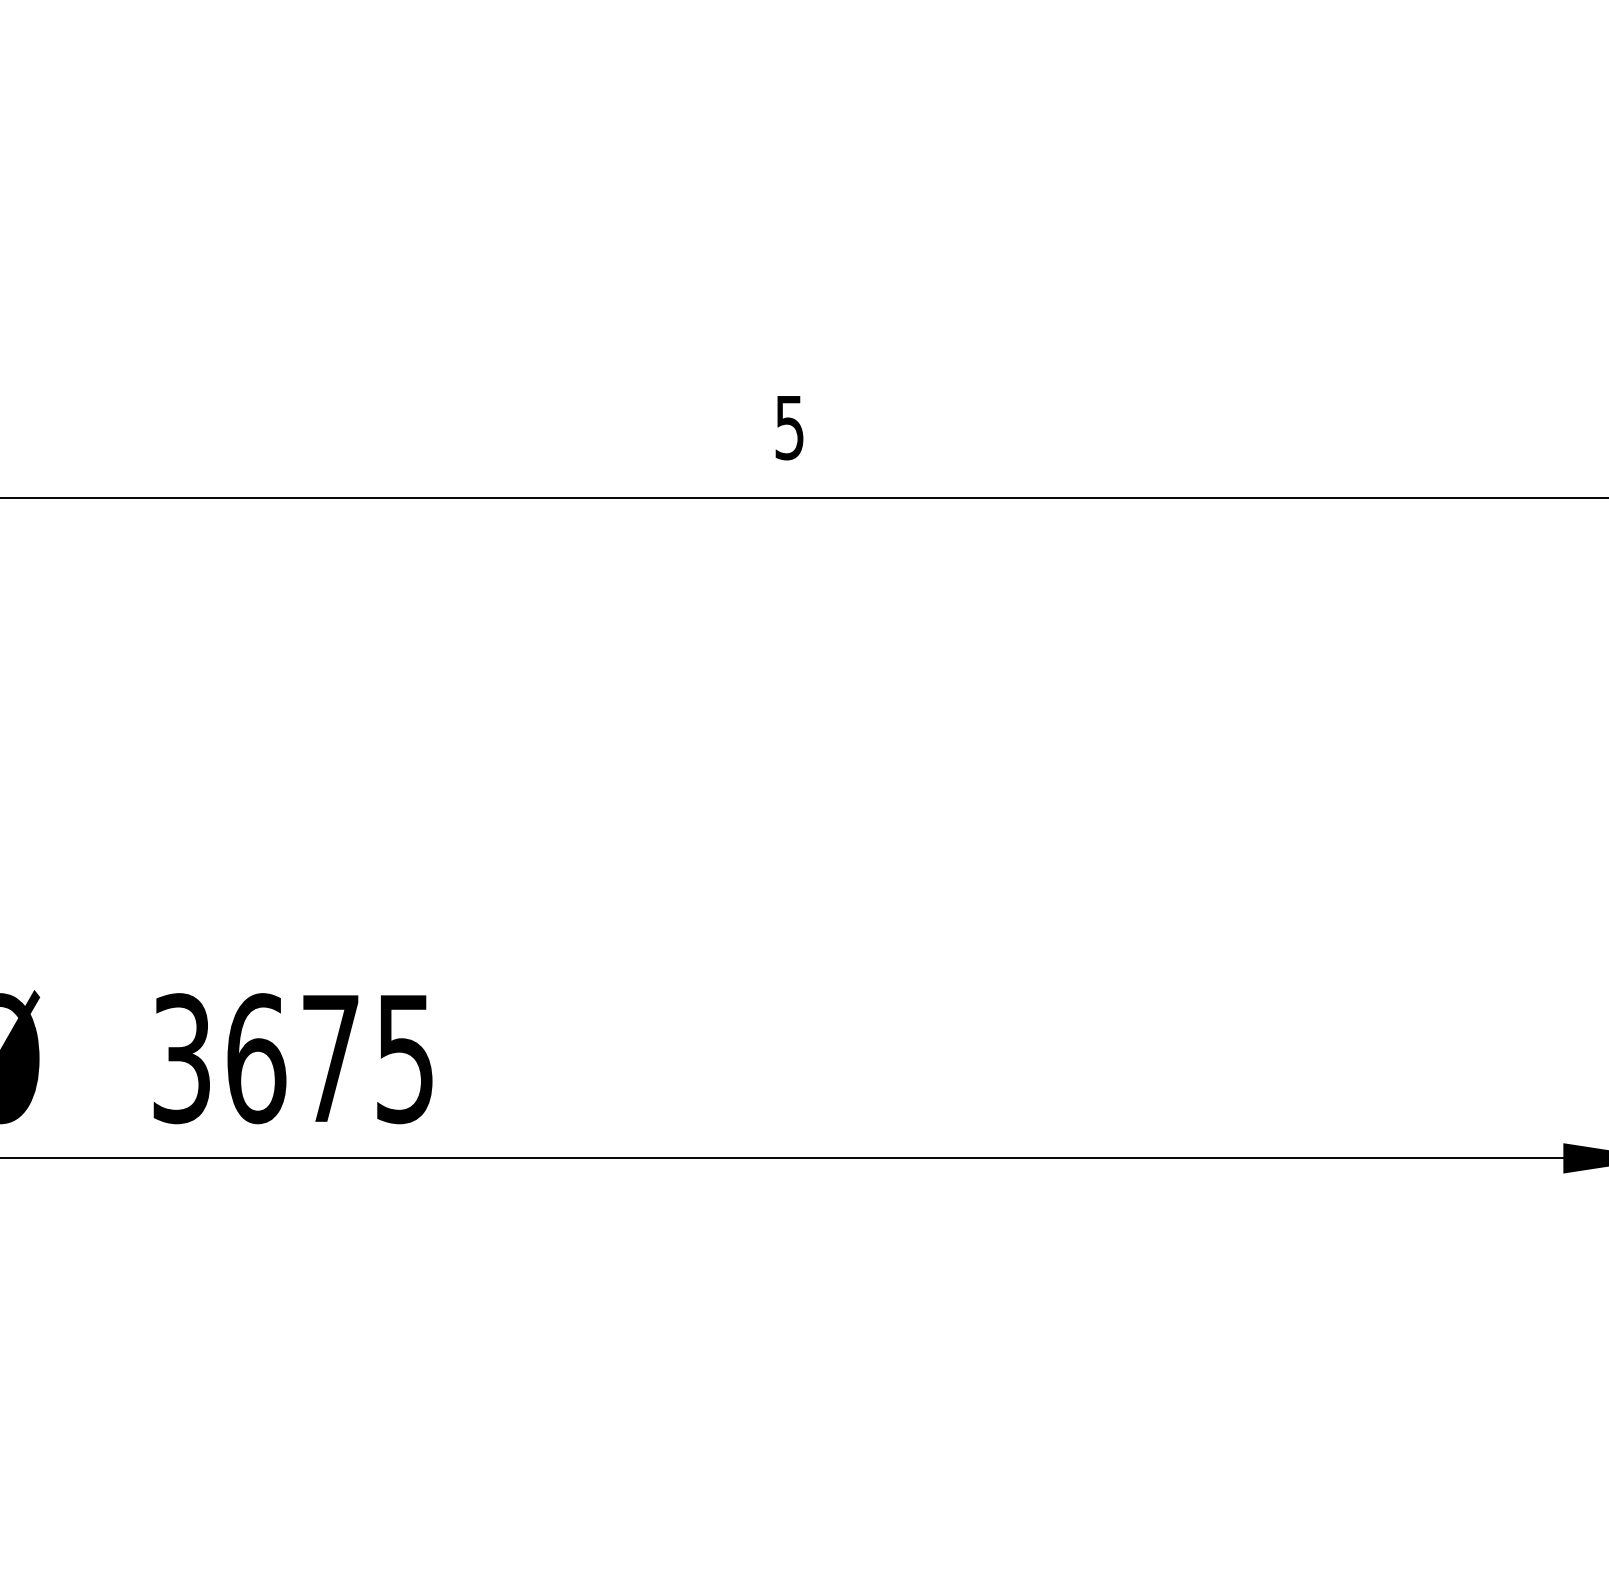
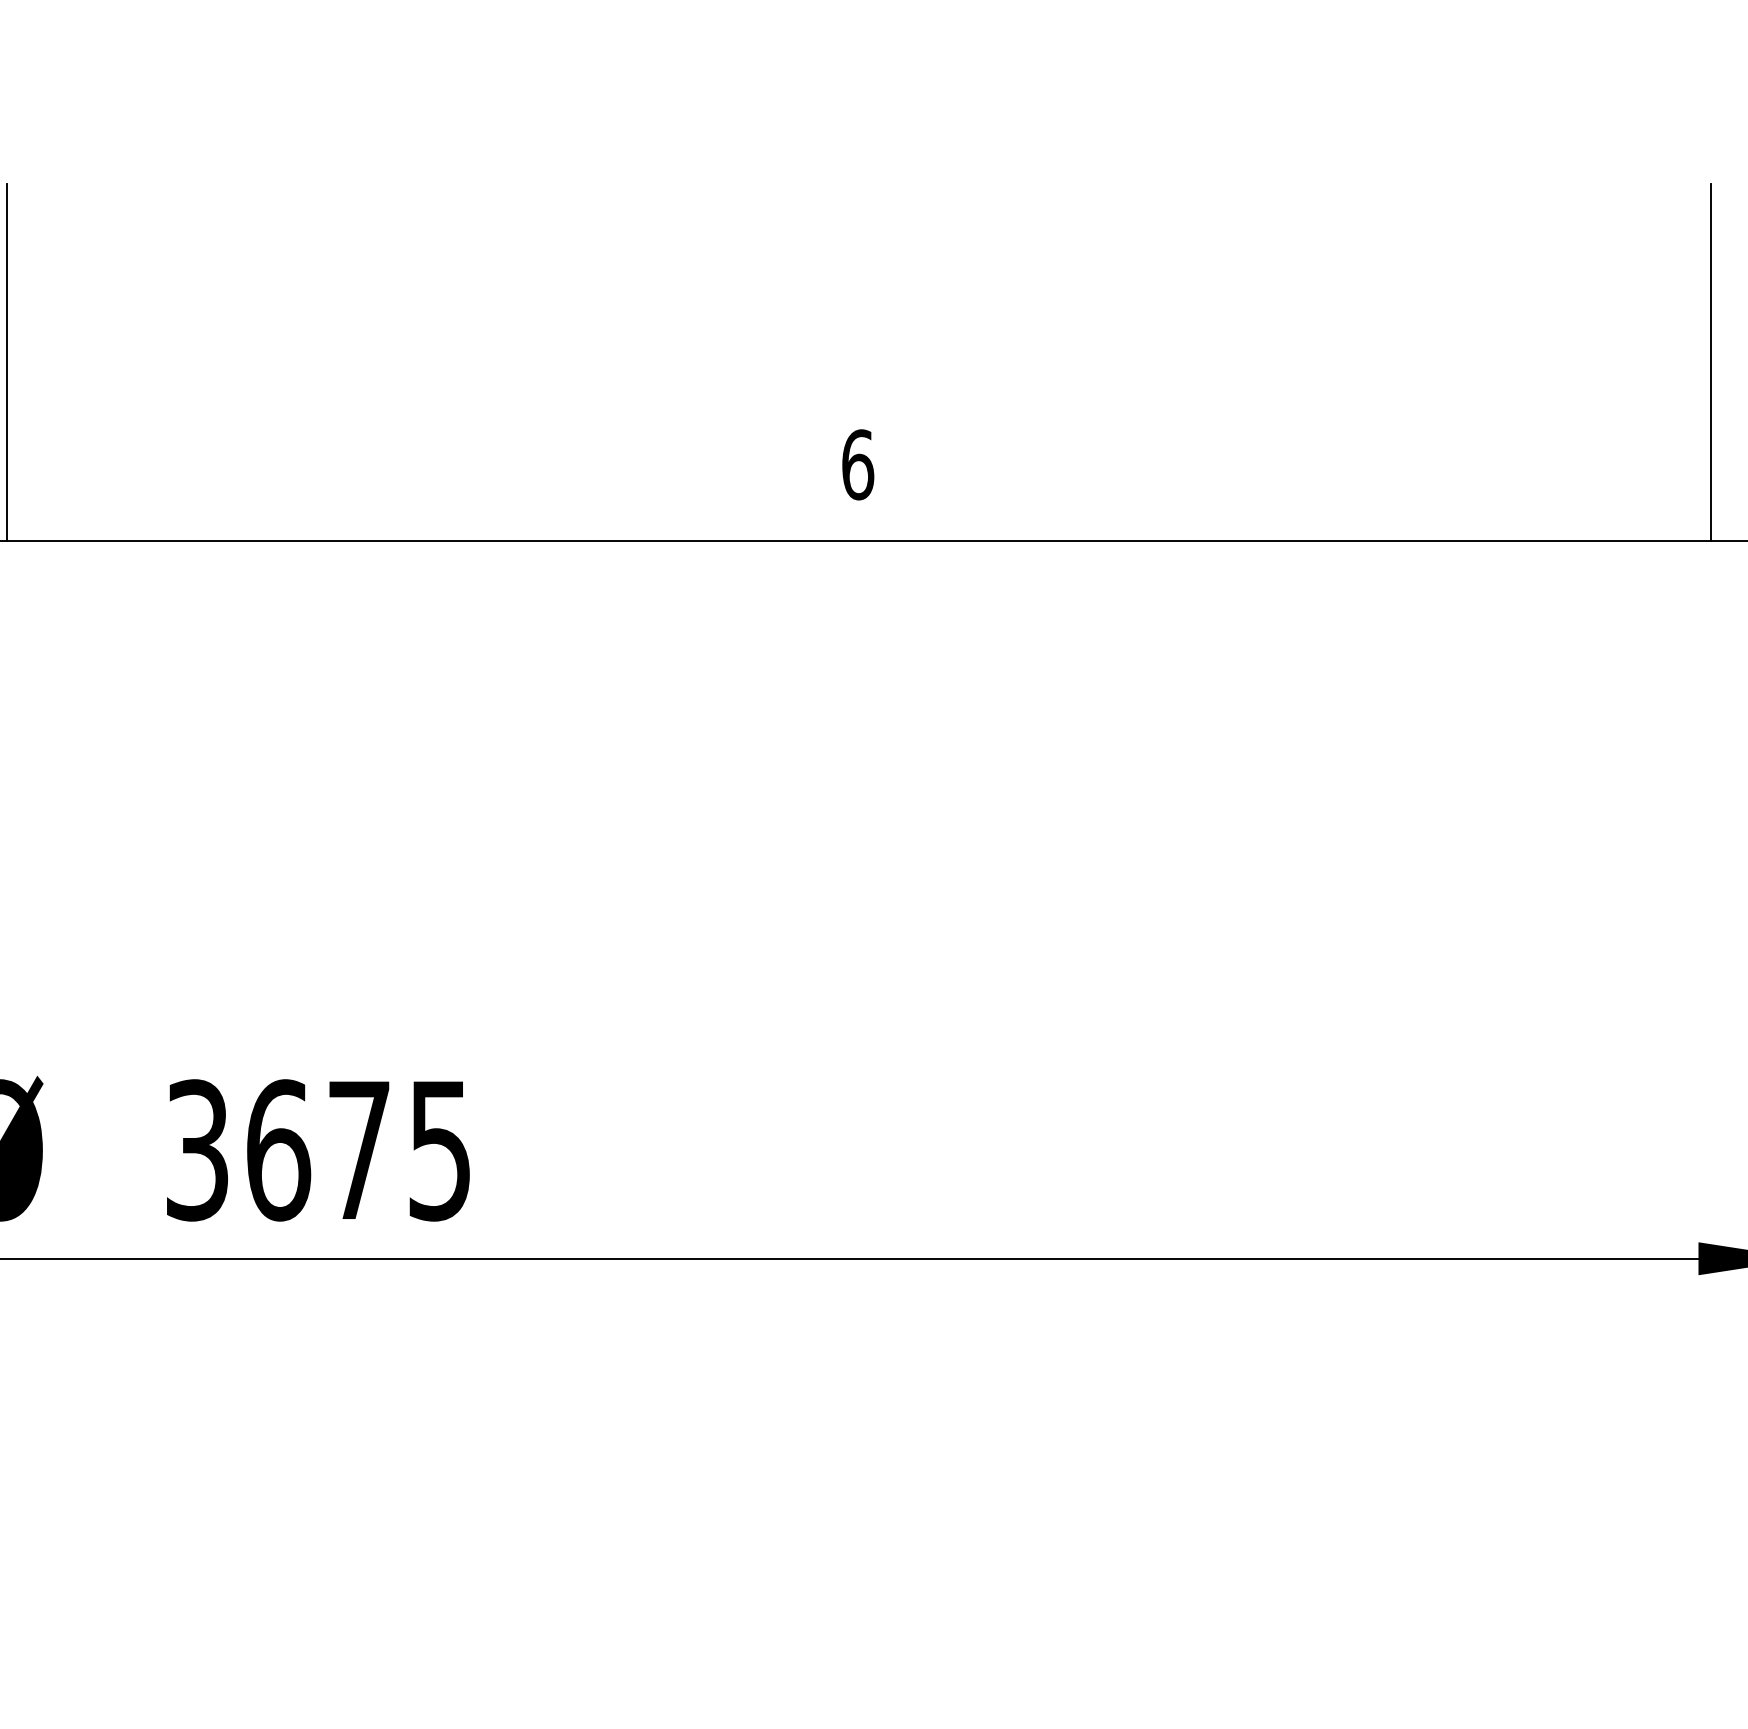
line: (6, 333) -> (6, 362), added
line: (1574, 333) -> (1710, 362), added
text: (790, 427) -> (858, 464), 5 -> 6

